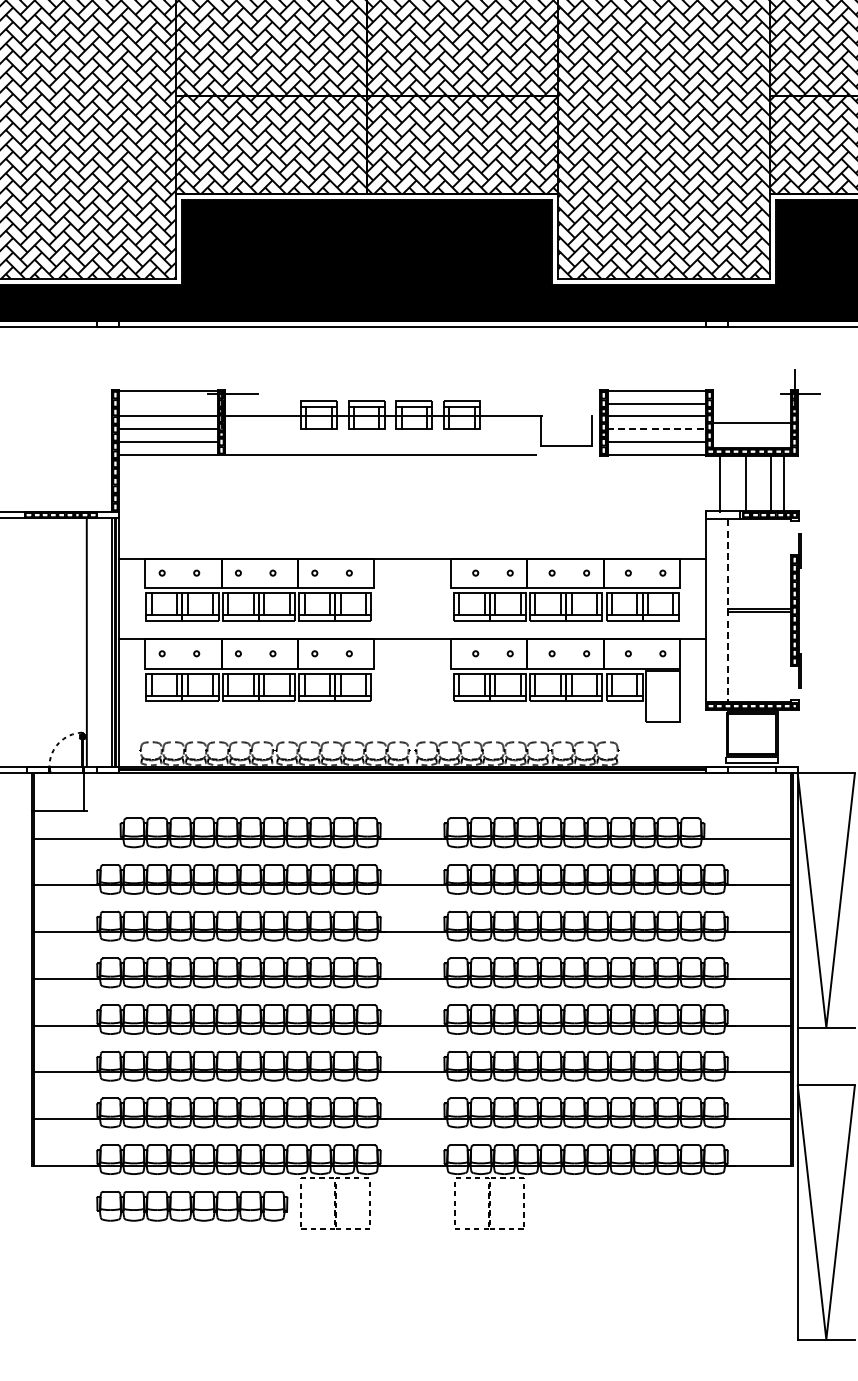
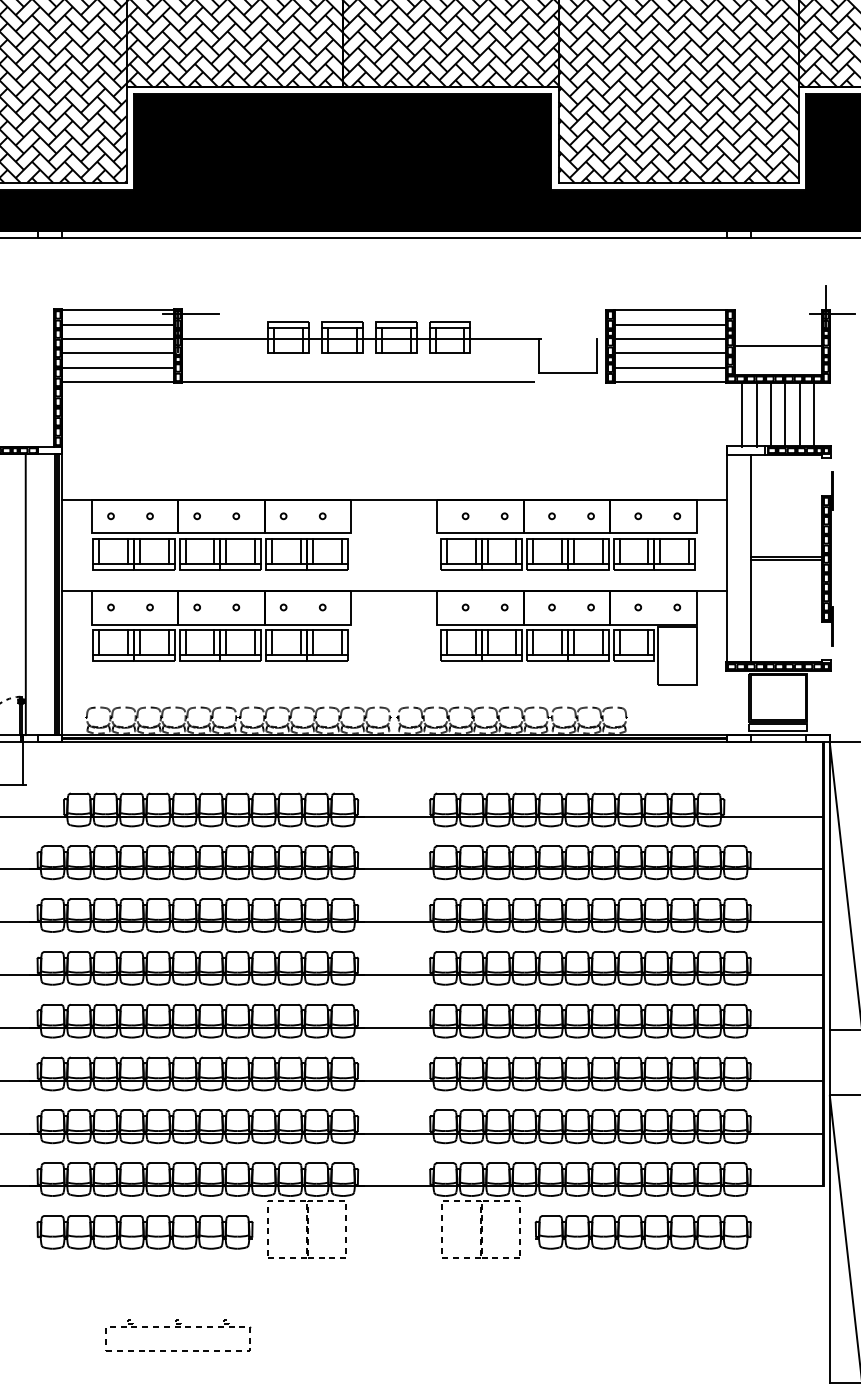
line: (168, 403) -> (118, 324), added
line: (656, 429) -> (670, 353), dashed -> solid
line: (732, 482) -> (756, 413), added
line: (758, 482) -> (785, 413), added
line: (727, 611) -> (750, 559), dashed -> solid
part: (632, 1206) -> (642, 1232), added
part: (221, 1296) -> (178, 1334), added

